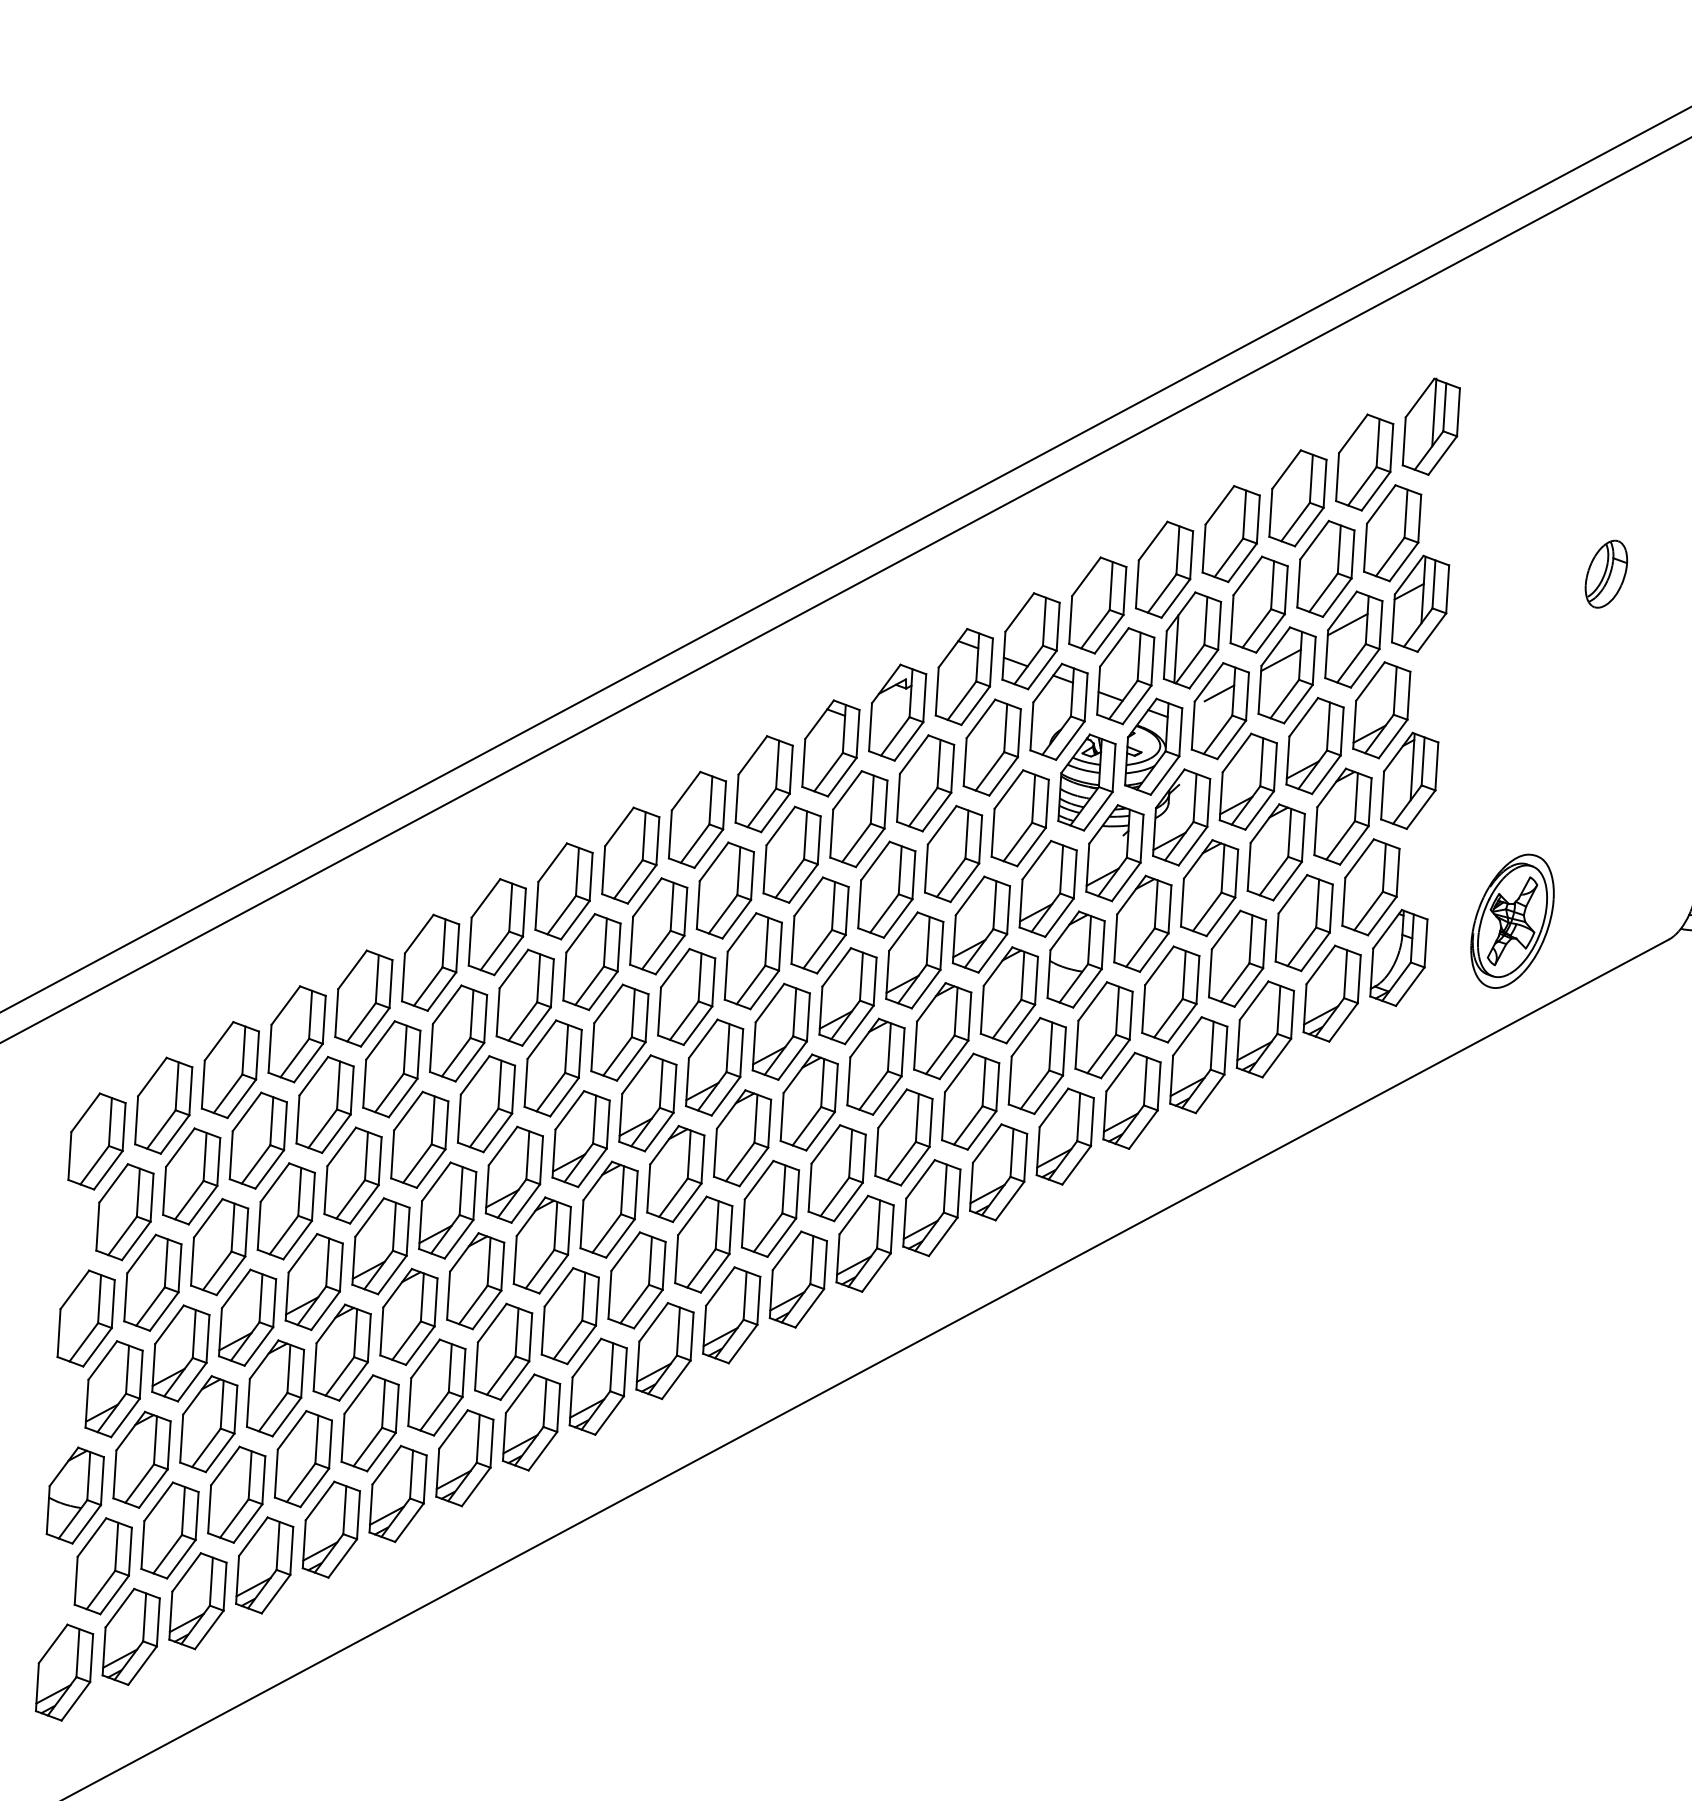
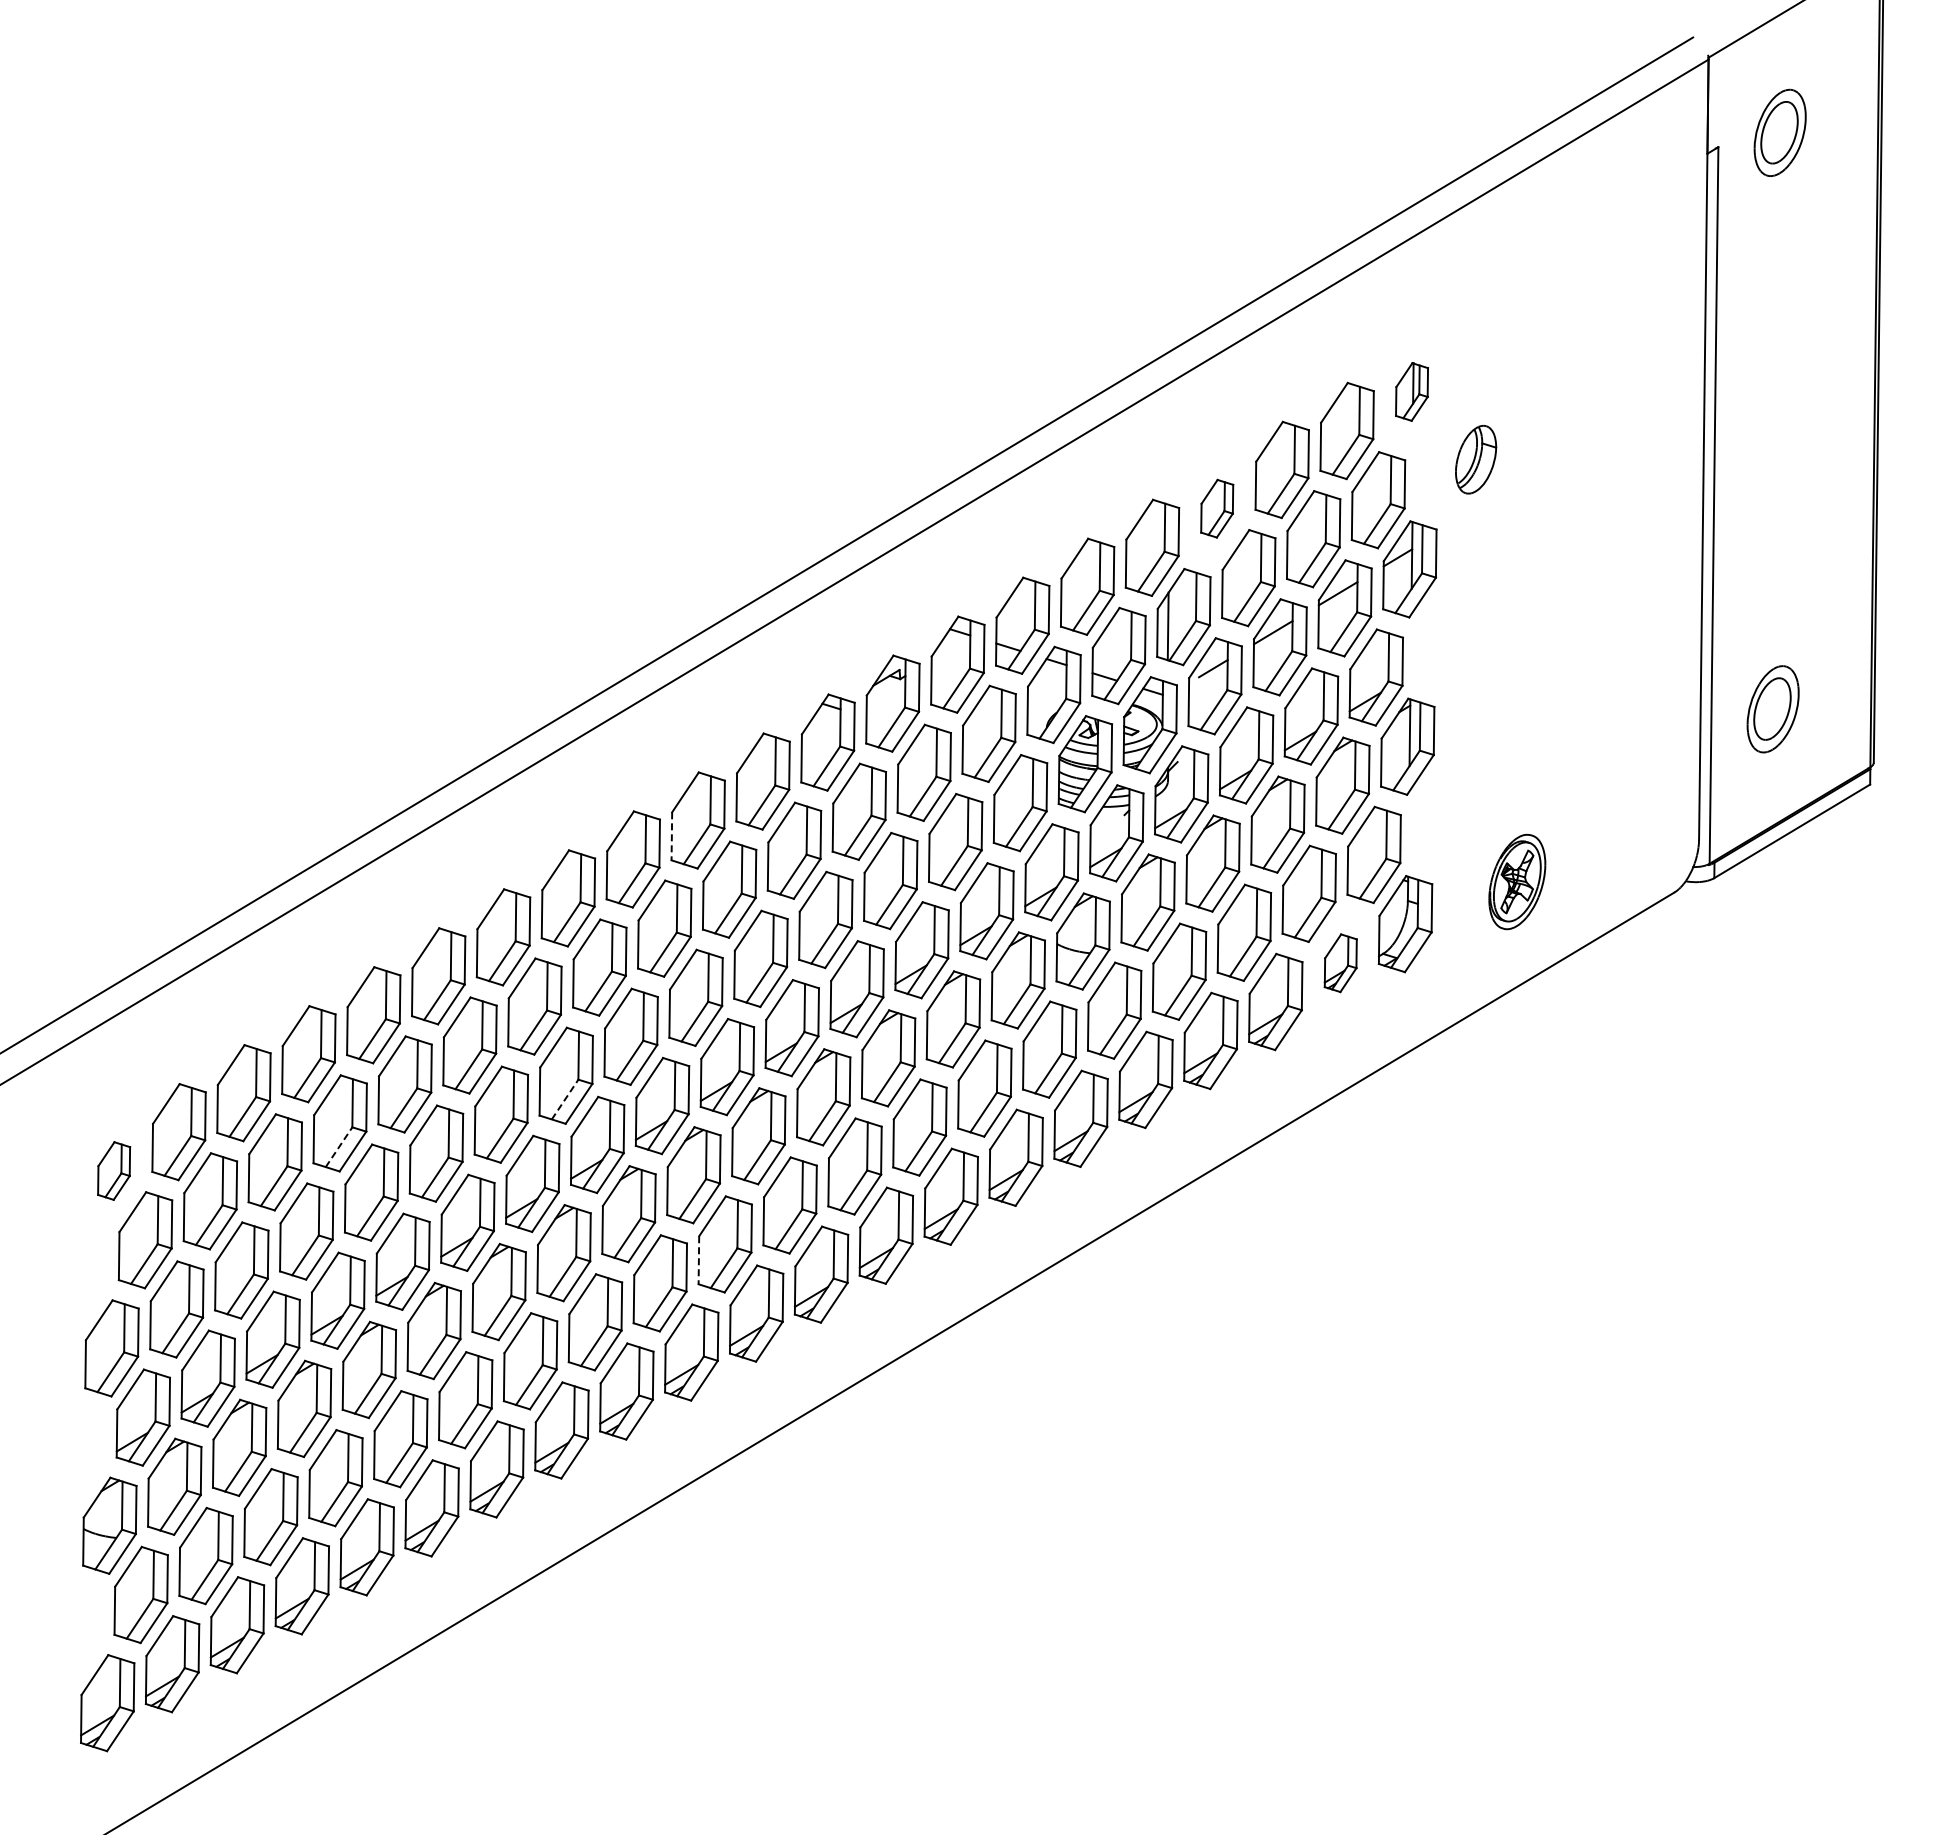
part: (1430, 426) -> (1411, 391), size x0.6
part: (1230, 533) -> (1216, 508), size x0.6
part: (1606, 574) -> (1476, 459), moved
line: (670, 834) -> (671, 836), solid -> dashed
part: (1512, 920) -> (1517, 881), size x0.7
part: (1332, 994) -> (1340, 963), size x0.6
line: (551, 1092) -> (565, 1099), solid -> dashed
line: (323, 1128) -> (339, 1147), solid -> dashed
part: (96, 1140) -> (113, 1170), size x0.6
line: (676, 1259) -> (698, 1260), solid -> dashed

